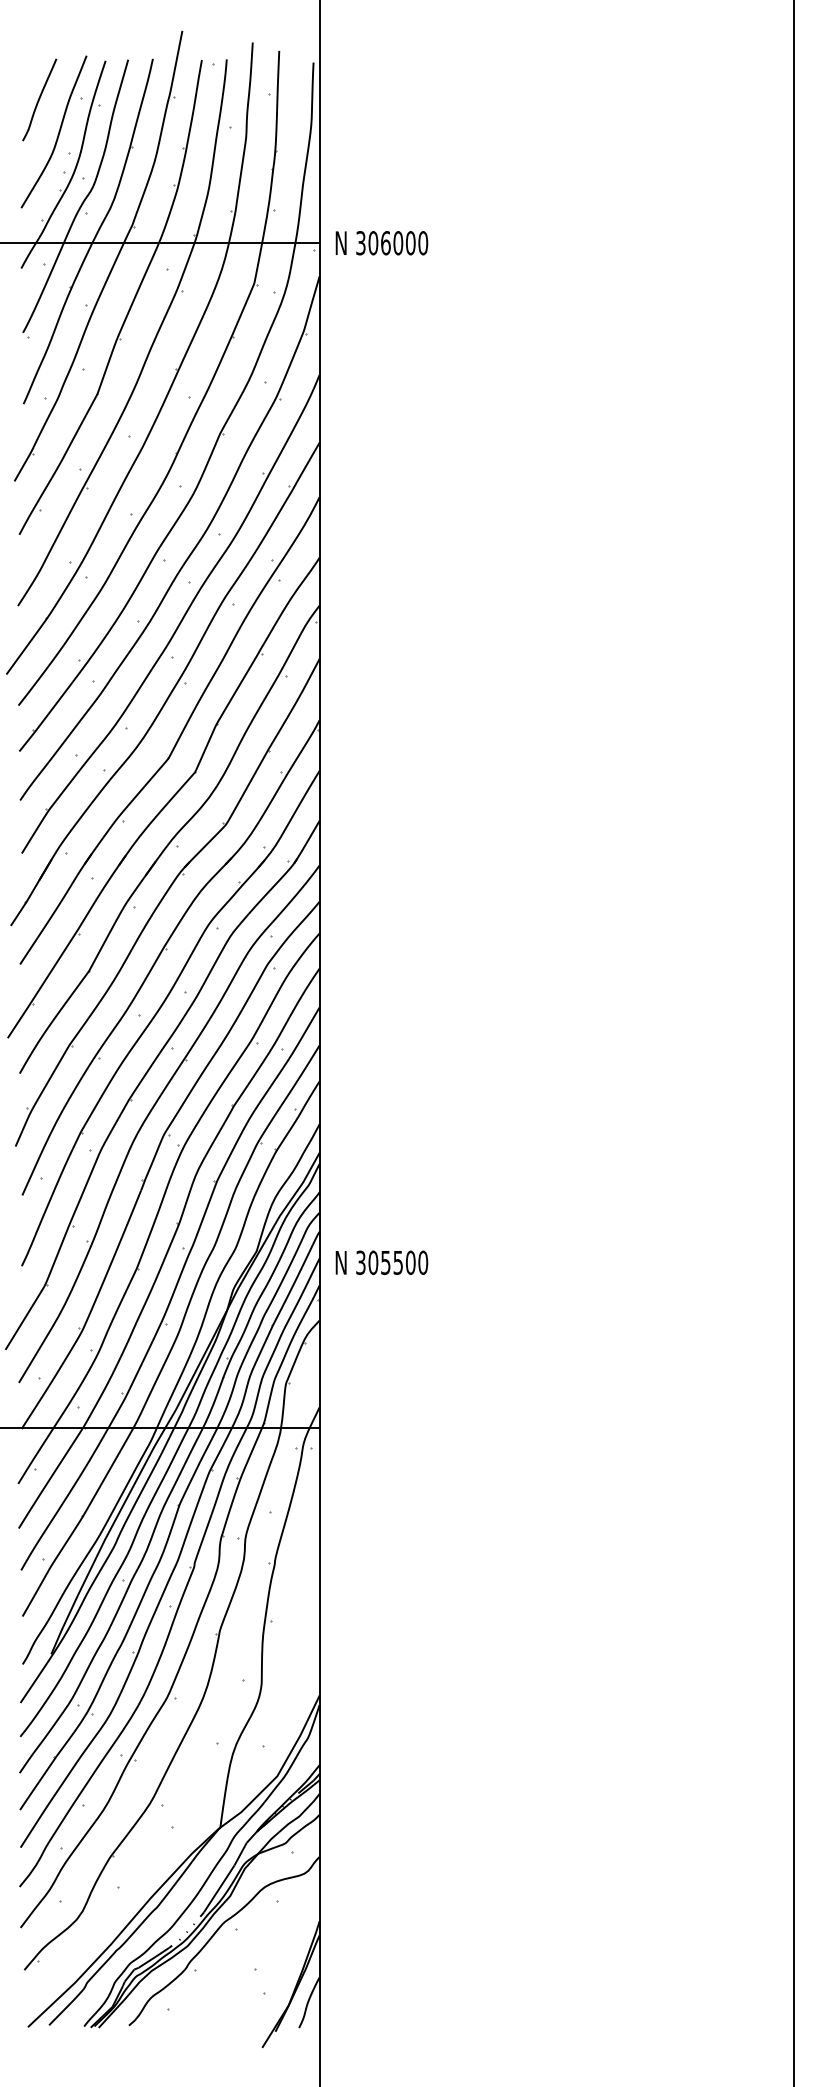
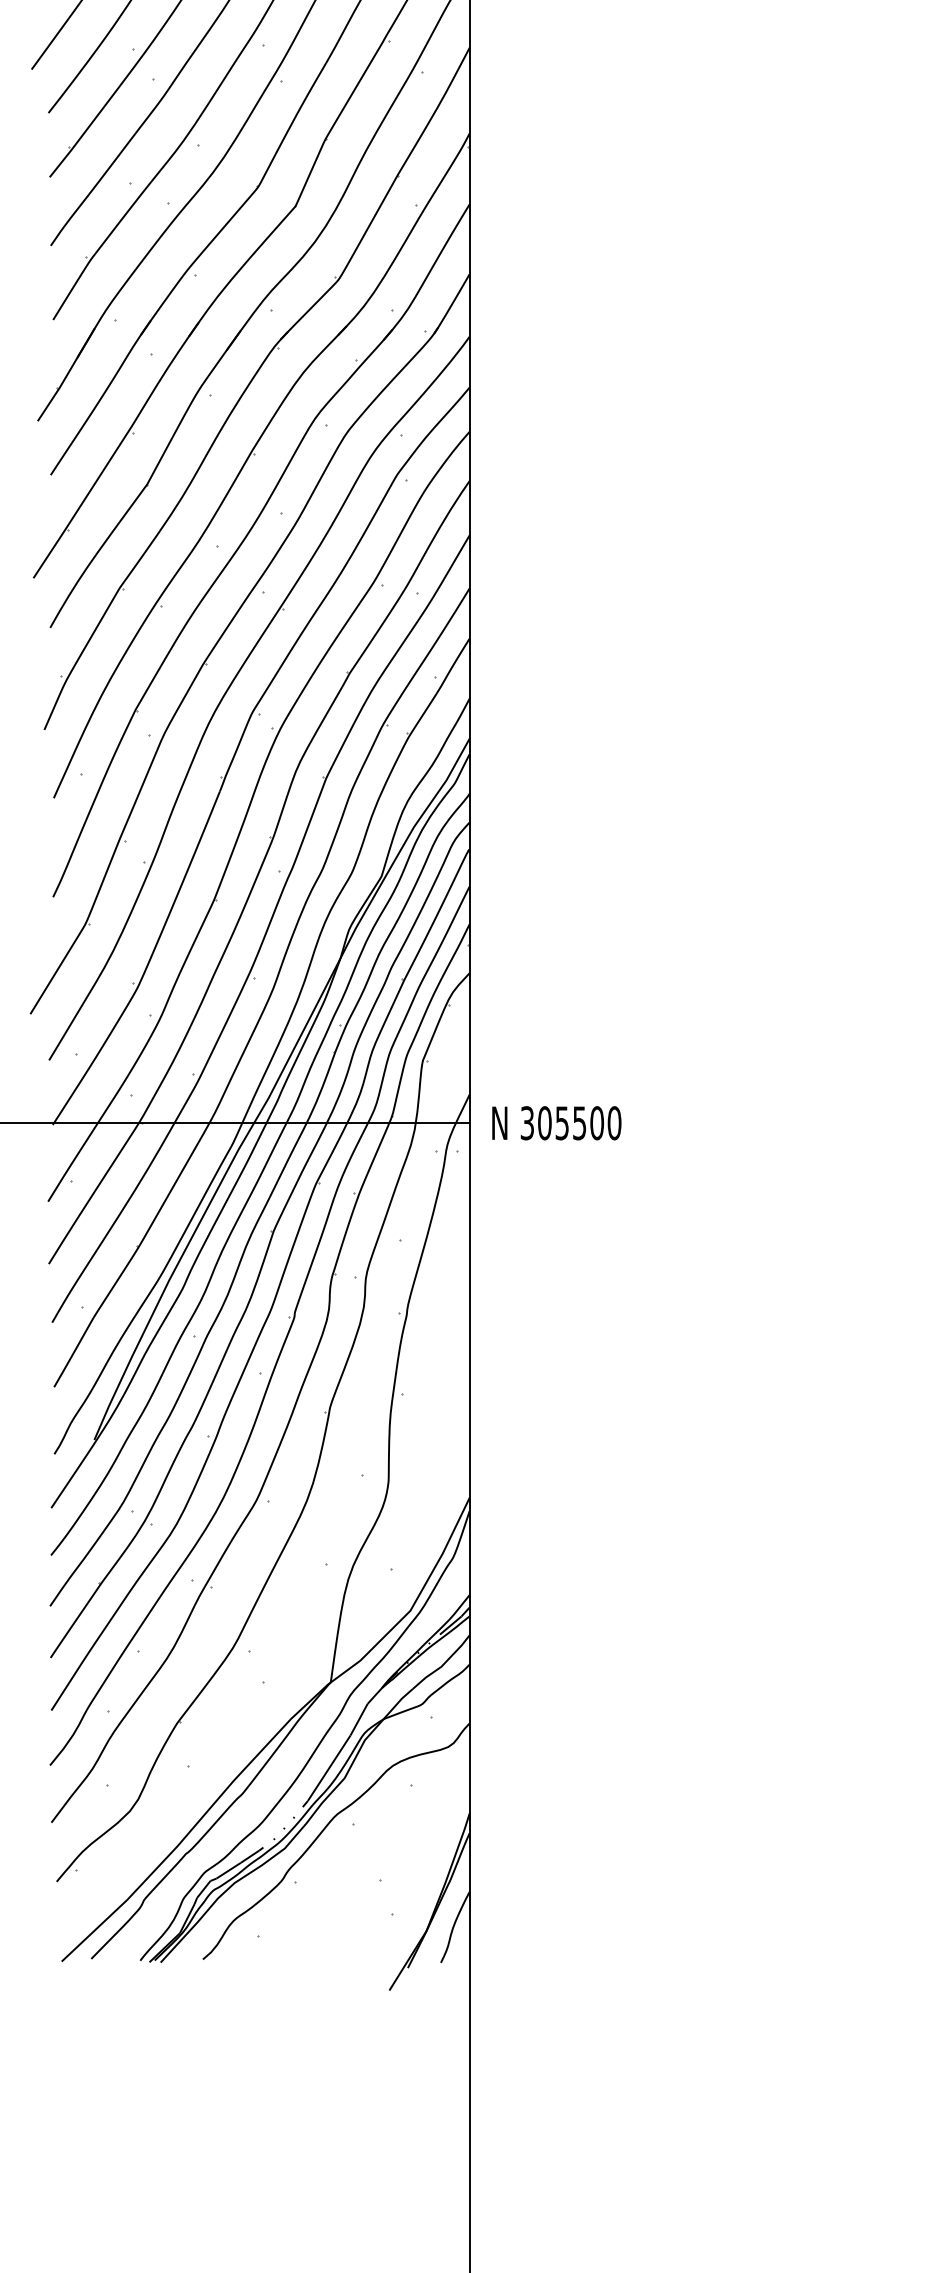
text: (381, 1262) -> (556, 1122), moved

